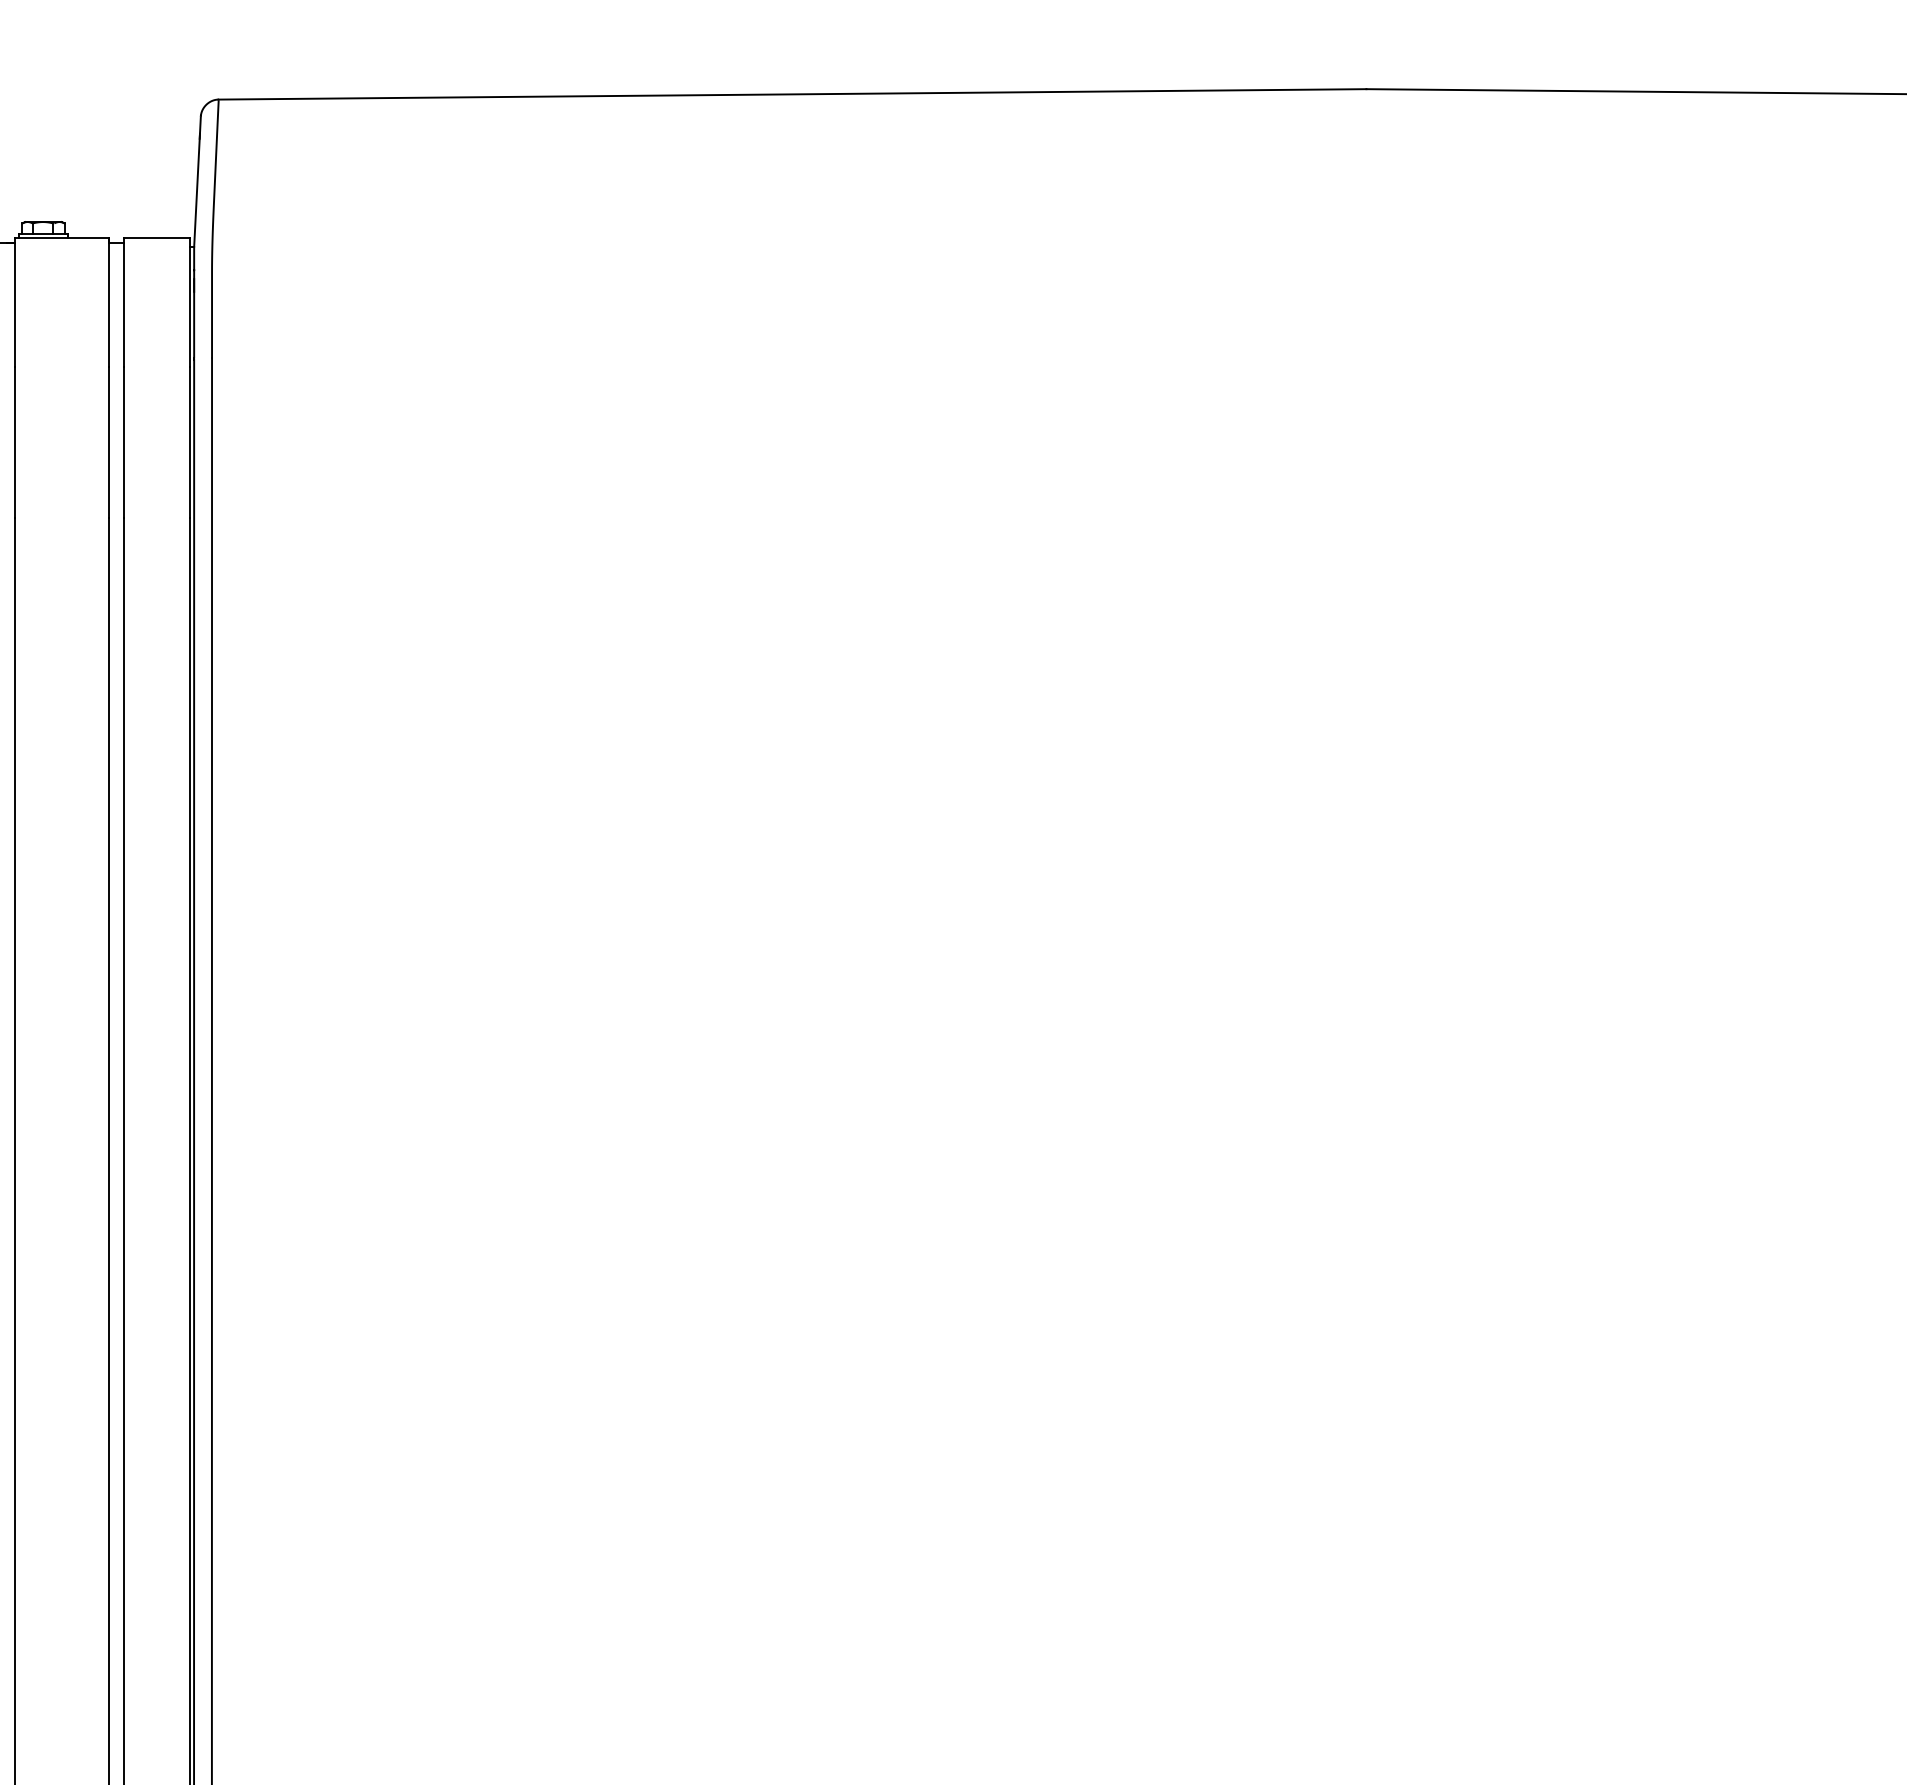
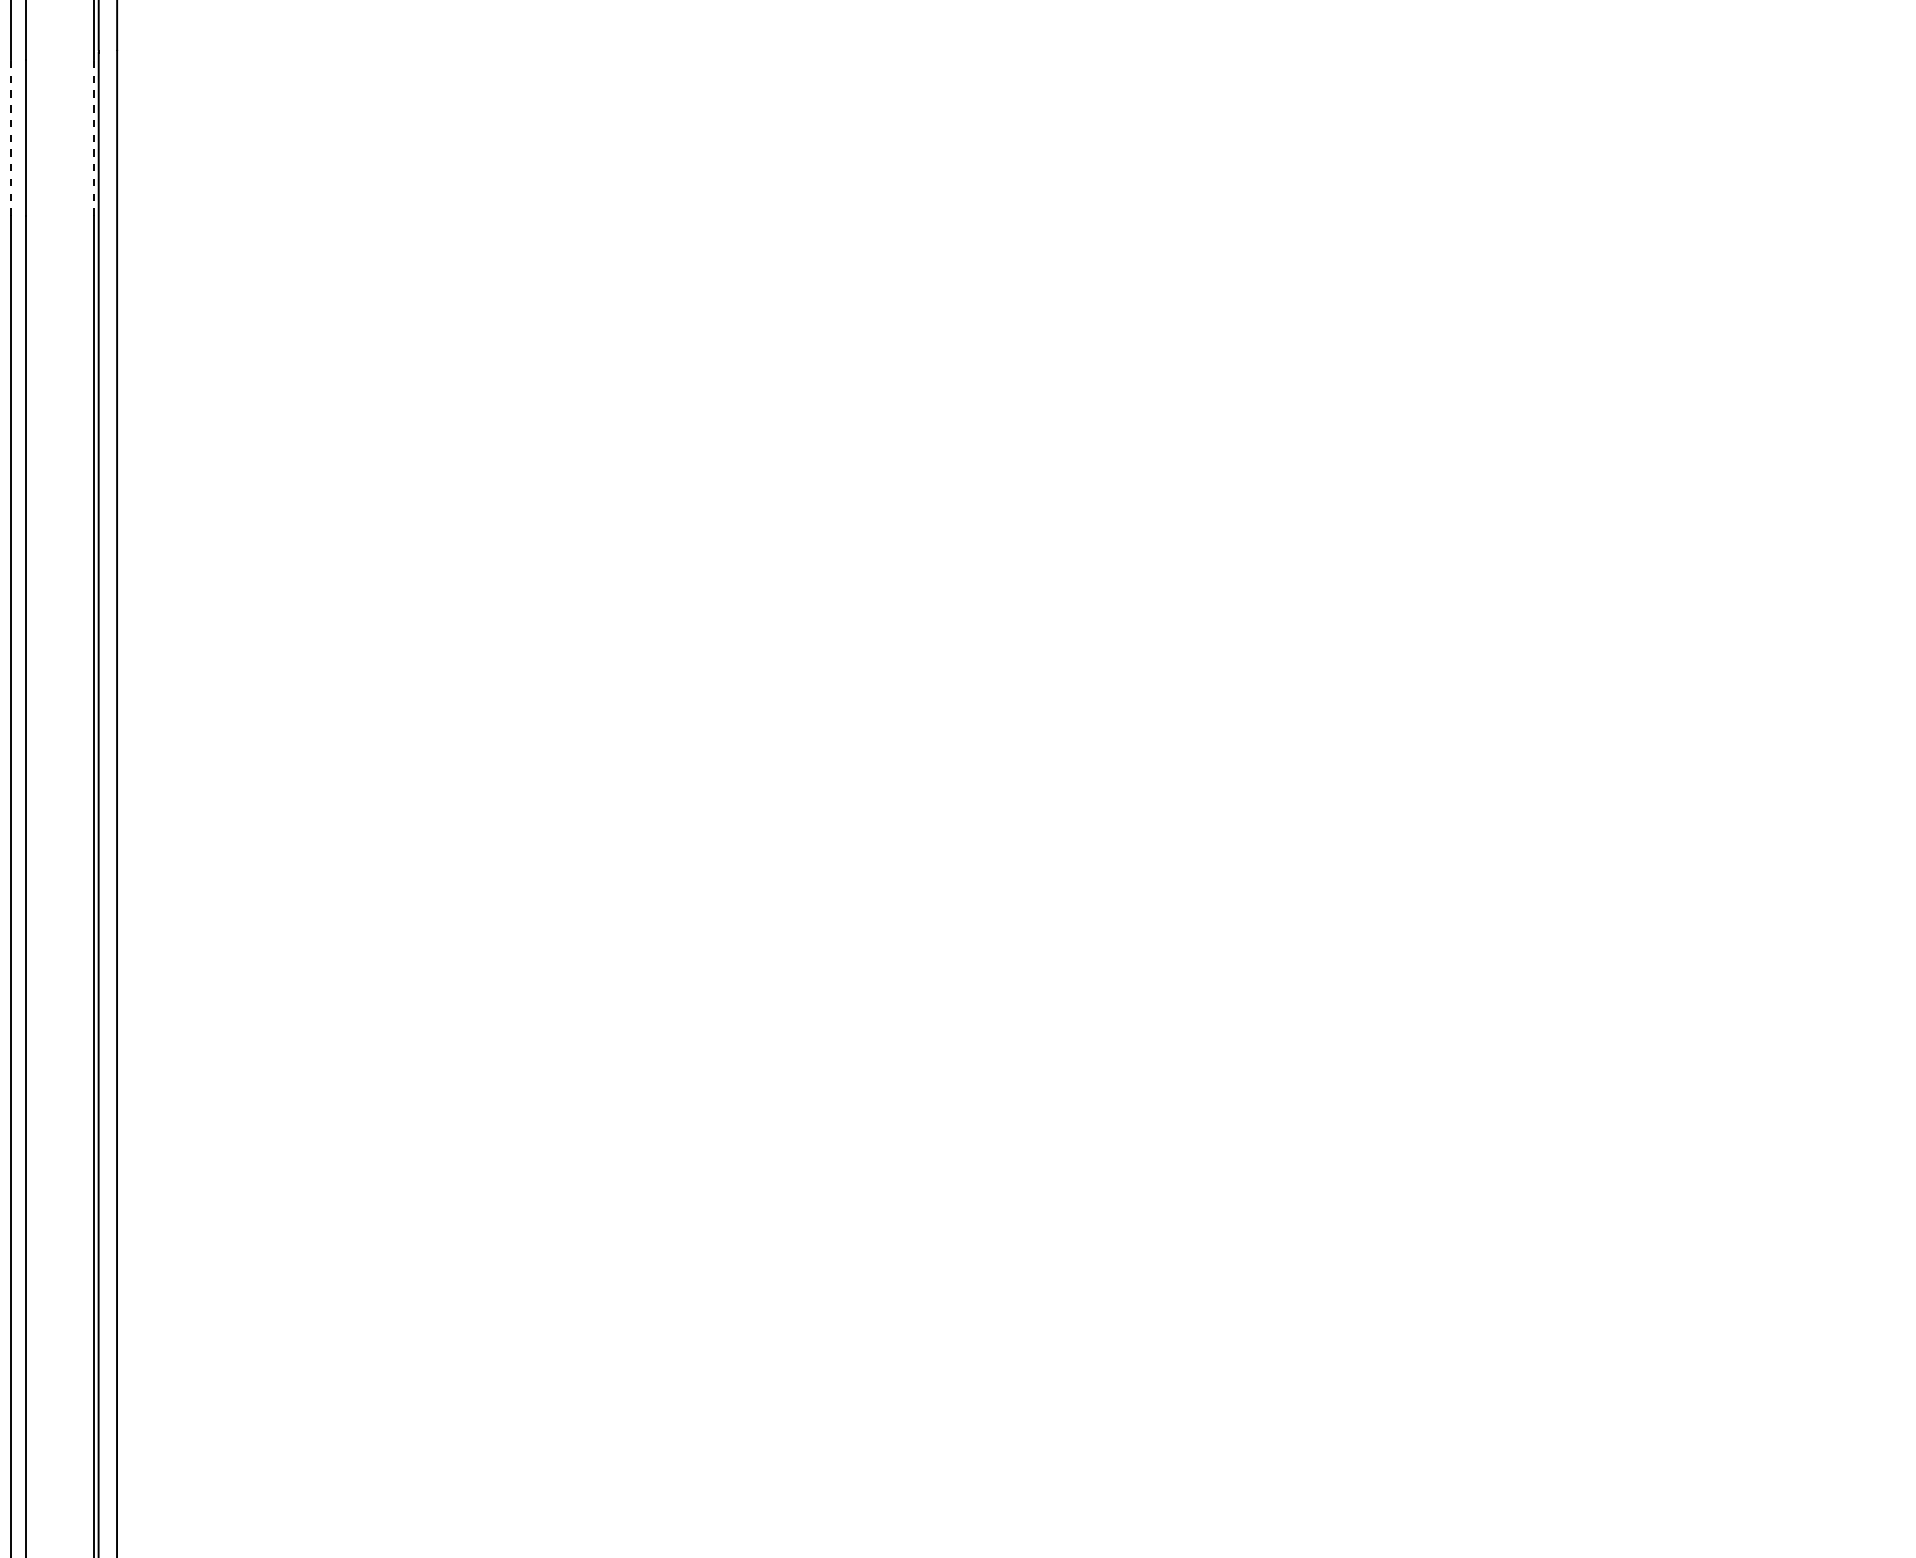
line: (108, 442) -> (10, 137), solid -> dashed
line: (189, 442) -> (93, 137), solid -> dashed

